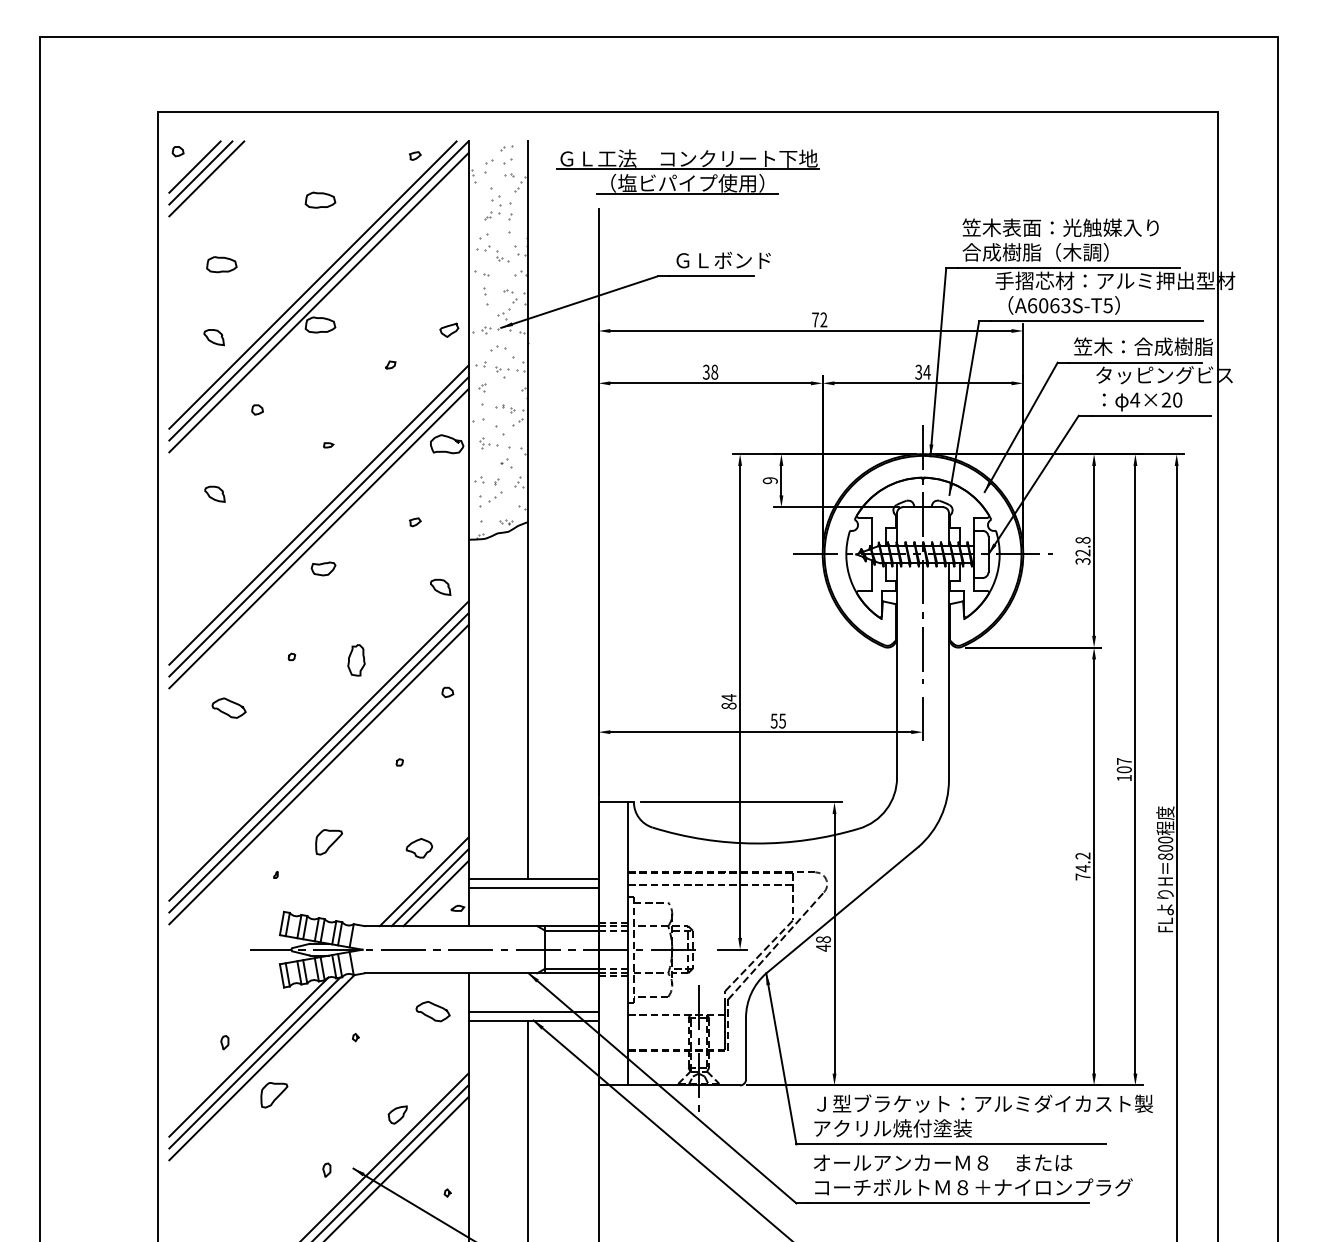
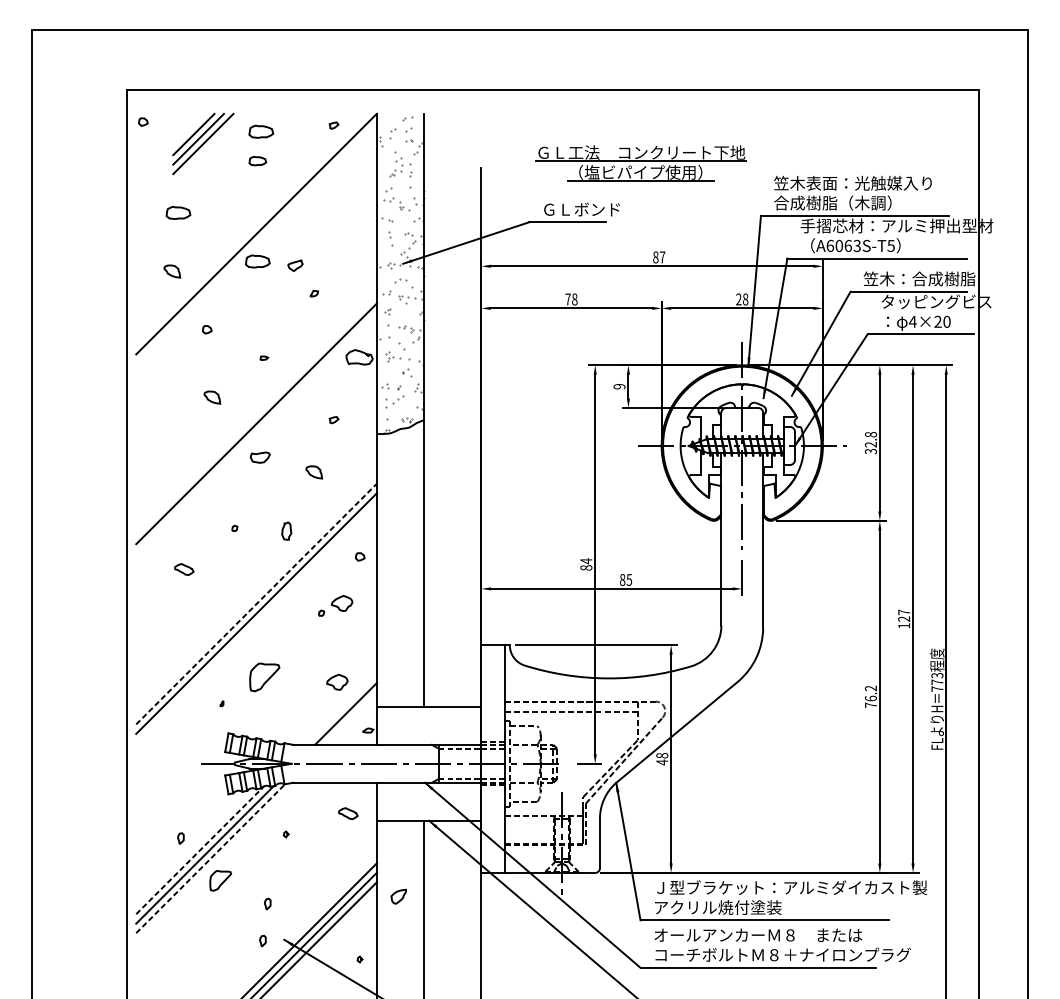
part: (324, 163) -> (261, 131), added
part: (687, 171) -> (640, 162), moved
part: (206, 178) -> (203, 143), moved
part: (320, 199) -> (257, 160), size x0.7
line: (312, 284) -> (251, 228), removed
line: (318, 302) -> (256, 243), removed
text: (819, 319) -> (659, 257), 72 -> 87
part: (449, 329) -> (295, 265), moved
text: (705, 371) -> (567, 298), 38 -> 78
text: (922, 371) -> (741, 298), 34 -> 28
part: (214, 493) -> (211, 396), moved
line: (318, 514) -> (256, 413), removed
line: (318, 538) -> (256, 433), removed
part: (440, 586) -> (314, 471), moved
part: (356, 660) -> (286, 531), size x0.7
part: (228, 707) -> (183, 569), size x0.7
text: (773, 720) -> (622, 579), 55 -> 85
part: (424, 750) -> (341, 603), added
line: (319, 751) -> (257, 604), solid -> dashed
text: (1124, 769) -> (904, 618), 107 -> 127
line: (318, 774) -> (256, 622), removed
part: (328, 842) -> (264, 677), size x1.4
text: (1165, 848) -> (937, 682), 800 -> 773
text: (1082, 868) -> (870, 698), 74.2 -> 76.2
line: (423, 881) -> (340, 708), removed
line: (533, 887) -> (429, 713), removed
line: (435, 893) -> (350, 718), removed
line: (571, 930) -> (459, 748), solid -> dashed
line: (571, 968) -> (459, 778), solid -> dashed
part: (432, 1011) -> (347, 813), size x0.7
line: (533, 1011) -> (429, 813), removed
line: (248, 1057) -> (199, 850), solid -> dashed
line: (261, 1067) -> (210, 858), solid -> dashed
part: (397, 1114) -> (398, 896), moved
part: (332, 1123) -> (267, 903), added

